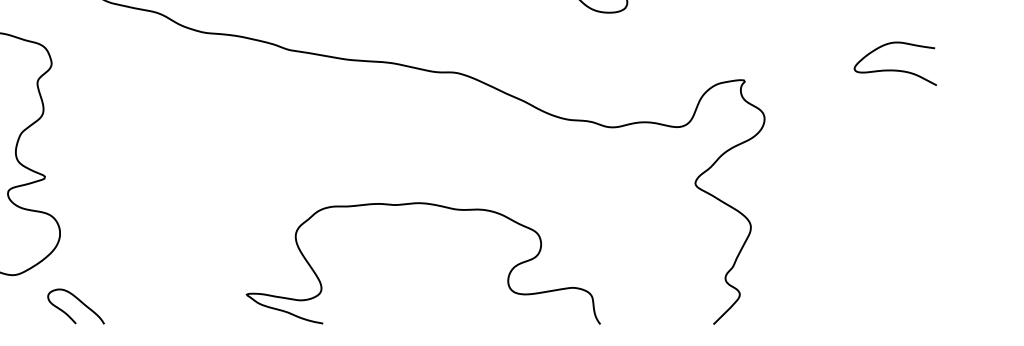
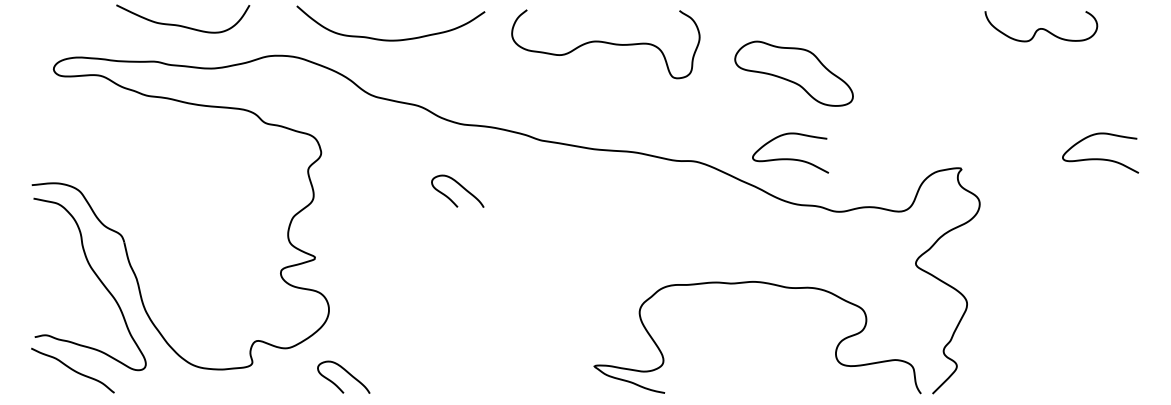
curve: (559, 69) -> (790, 158), added
curve: (202, 99) -> (460, 186), added
curve: (433, 206) -> (766, 284), moved

